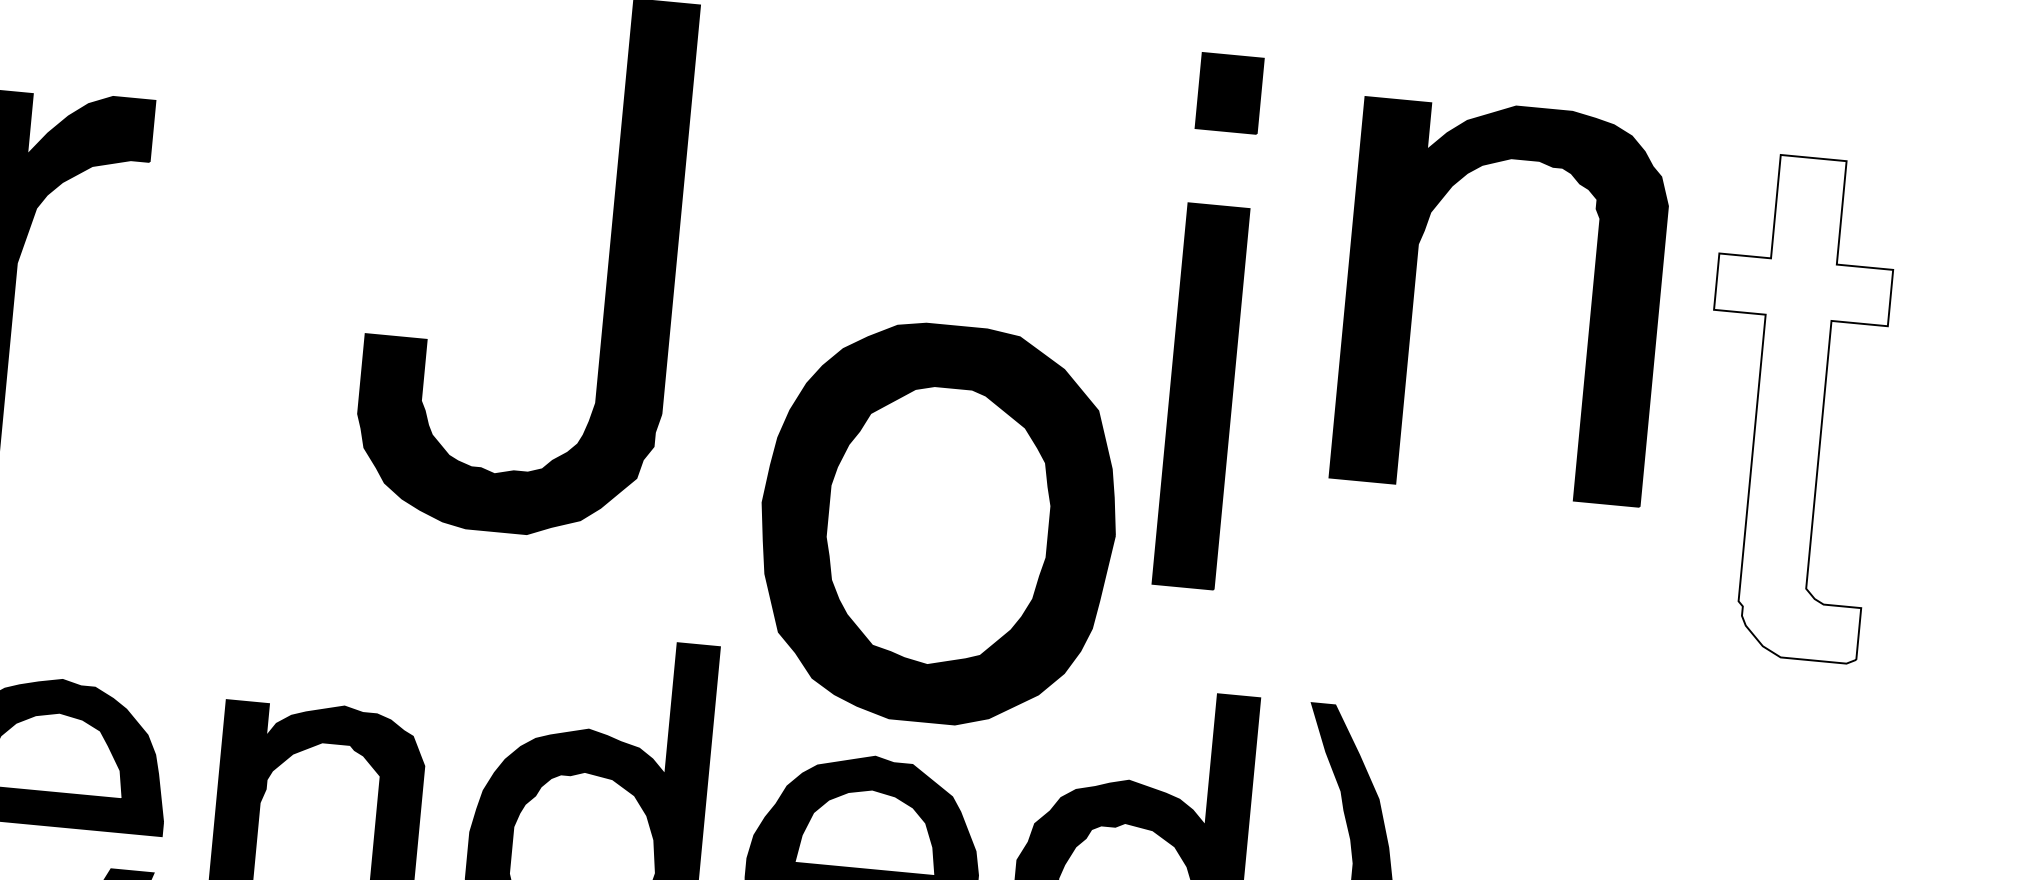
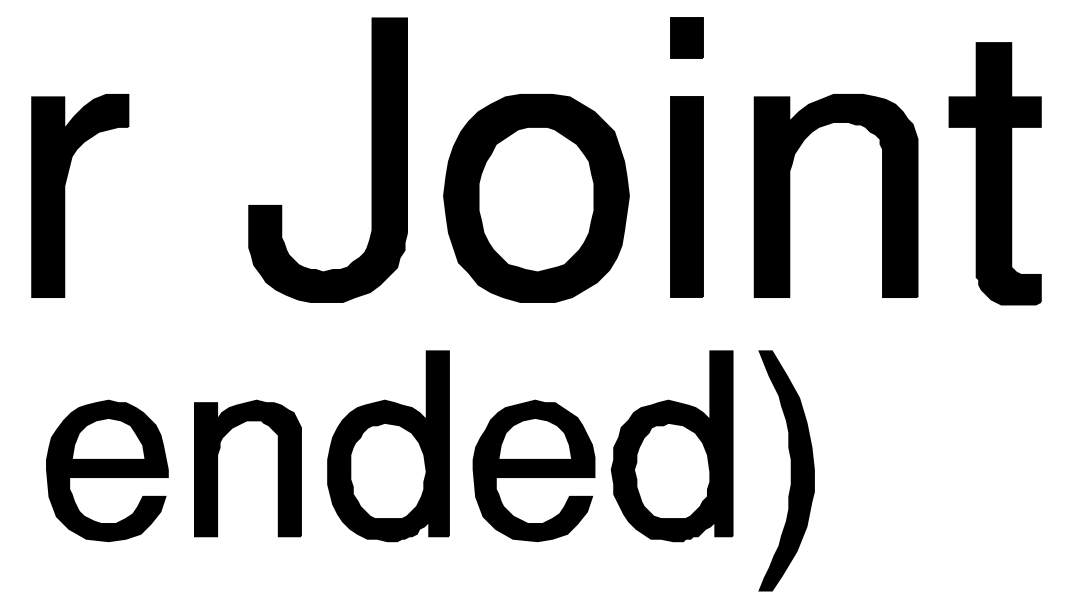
part: (1415, 290) -> (790, 195), moved
fill: (1791, 406) -> (994, 173), added
part: (938, 523) -> (536, 198), moved

